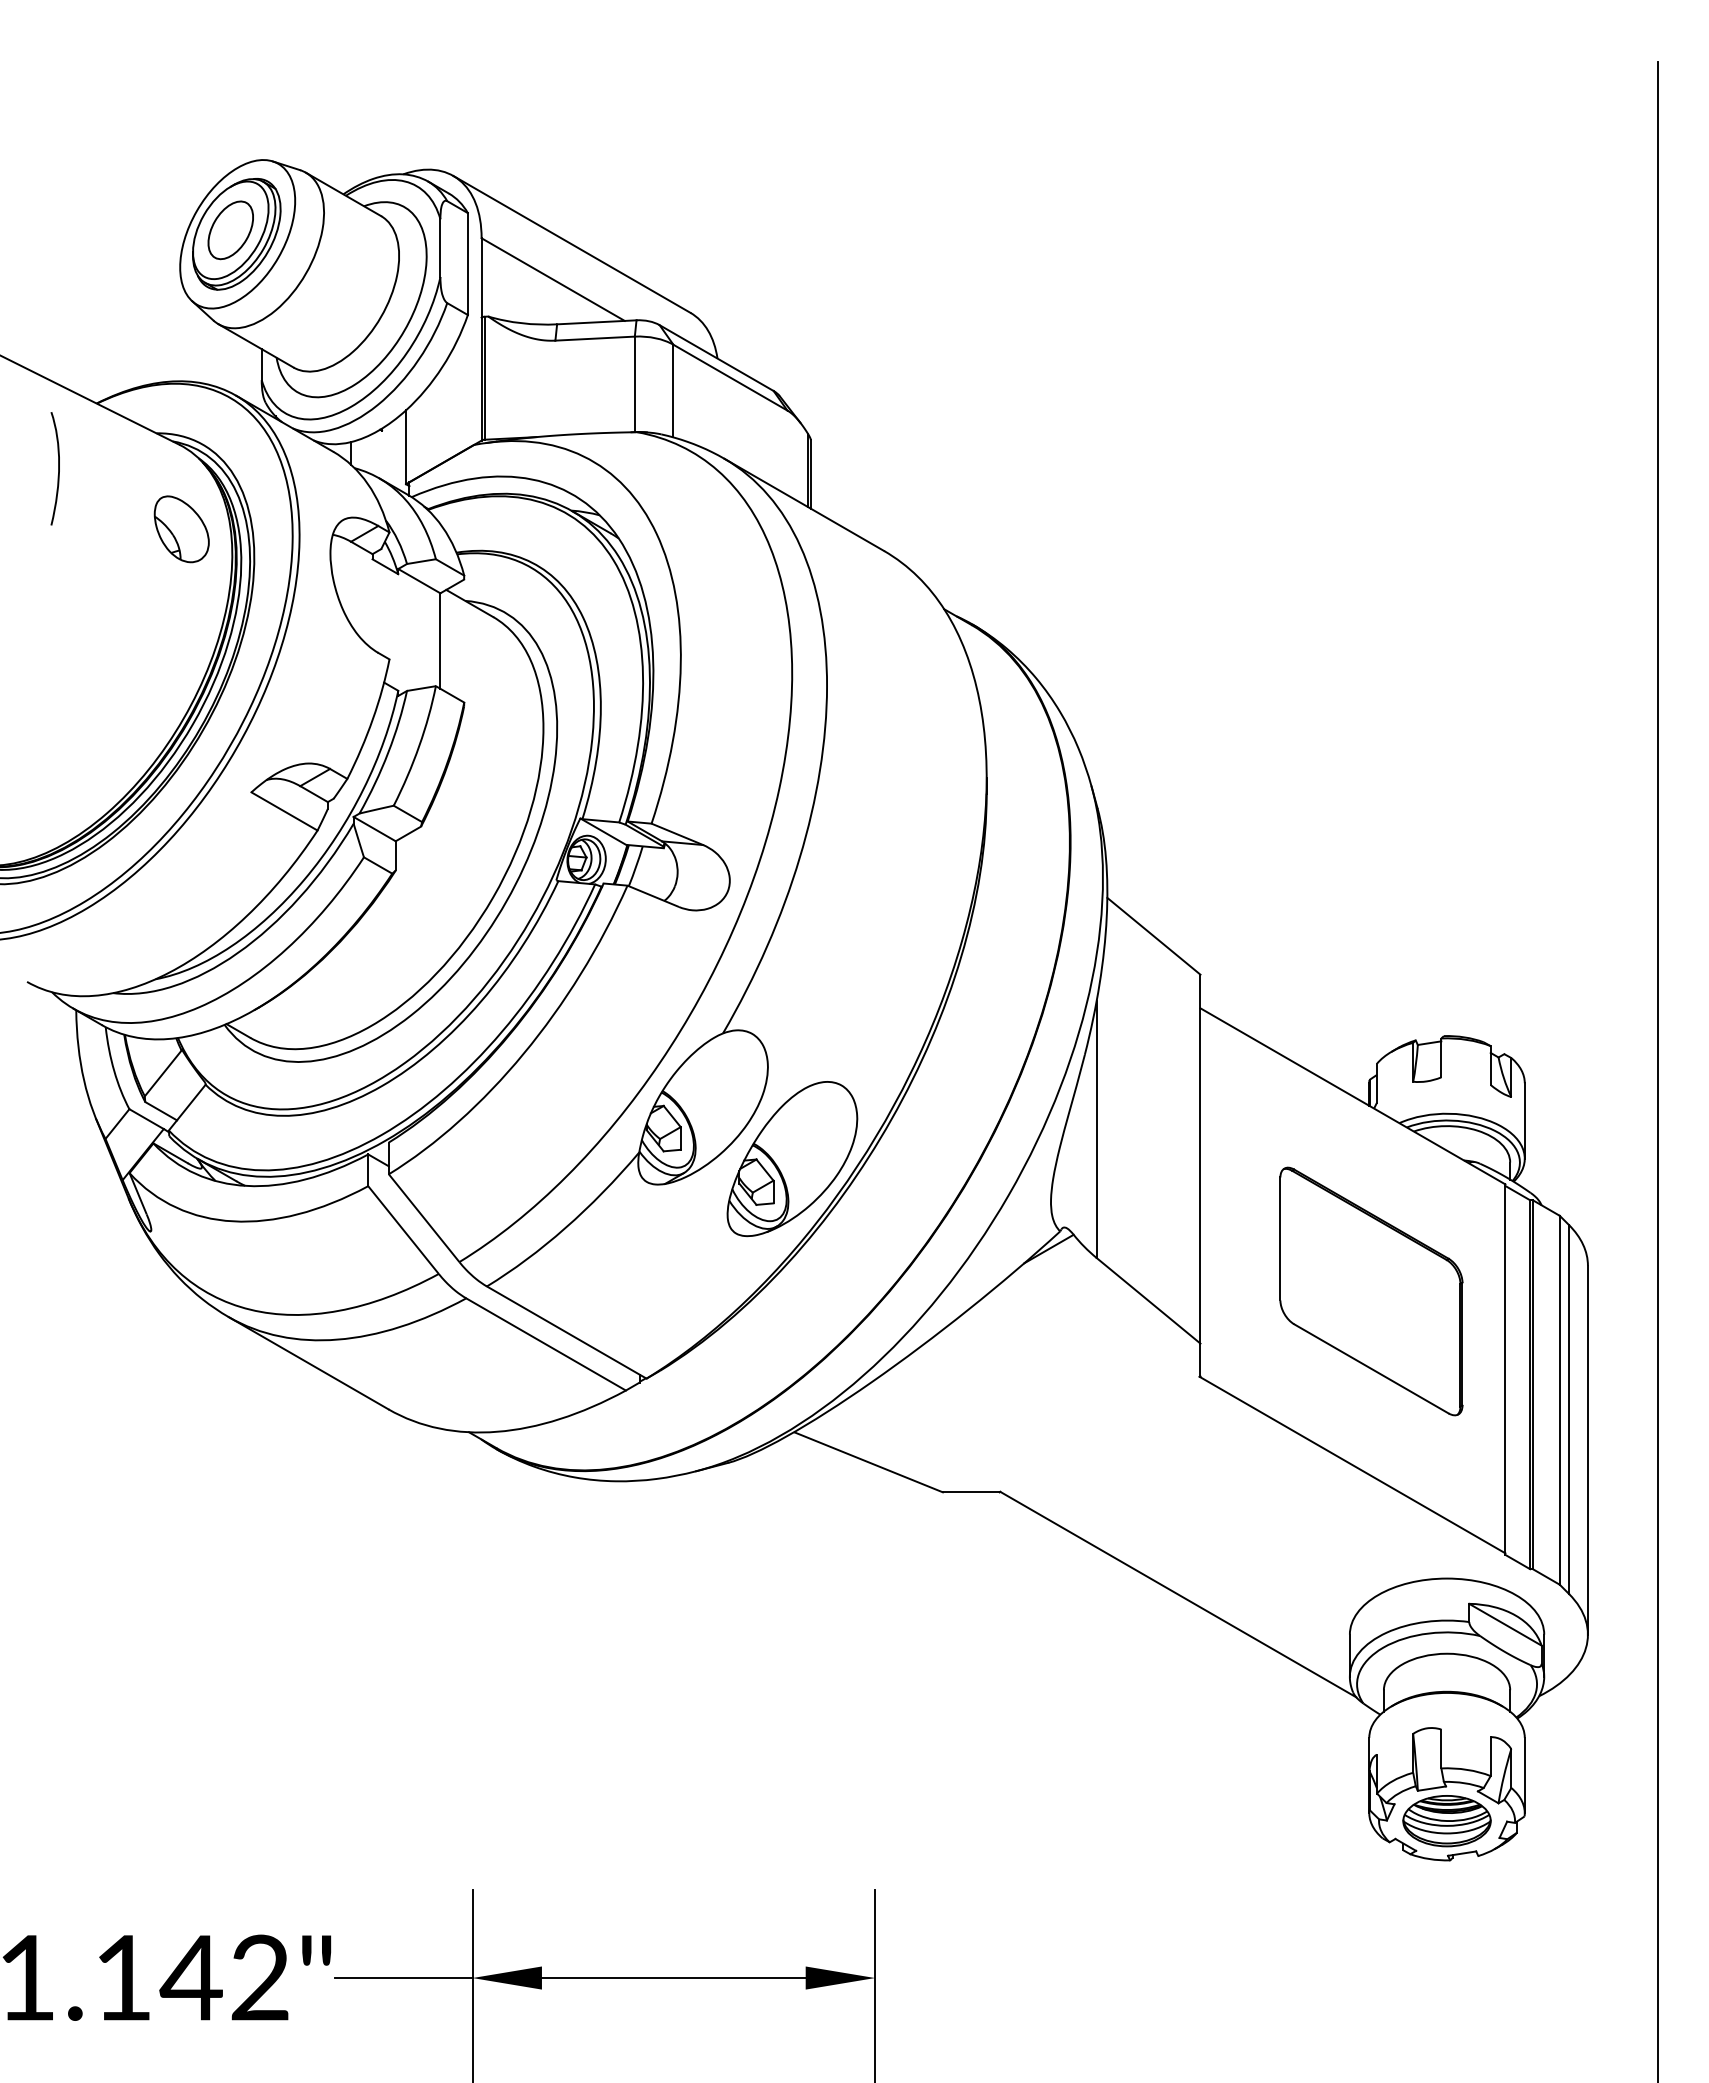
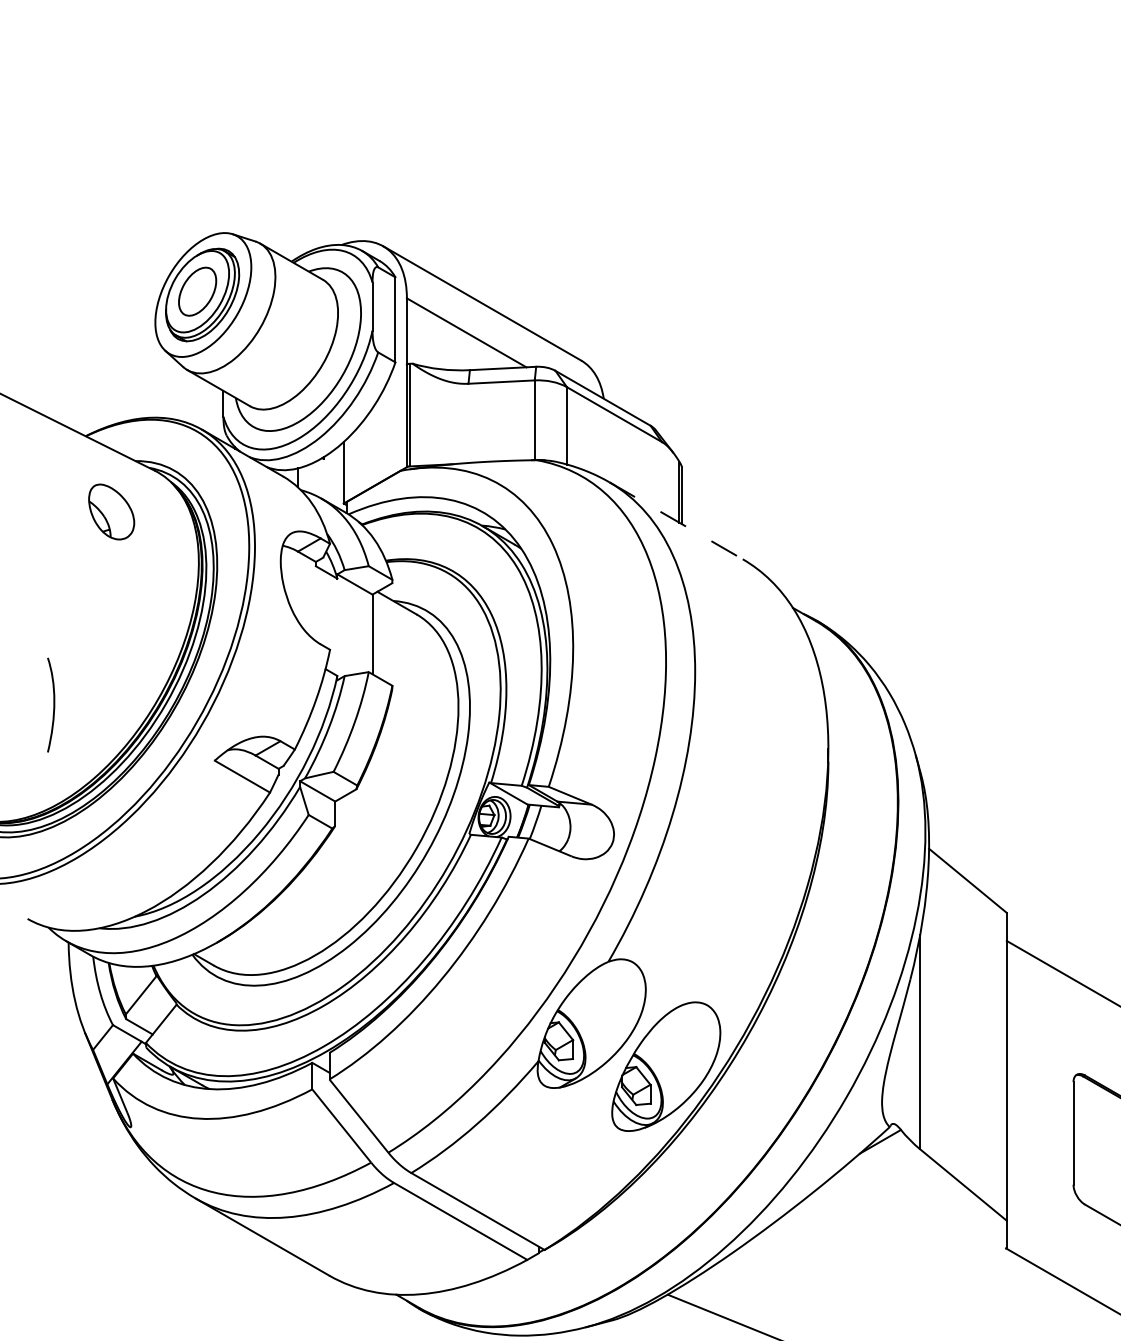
curve: (58, 468) -> (53, 704), moved
line: (804, 505) -> (676, 521), solid -> dashed
part: (181, 529) -> (111, 512), moved

